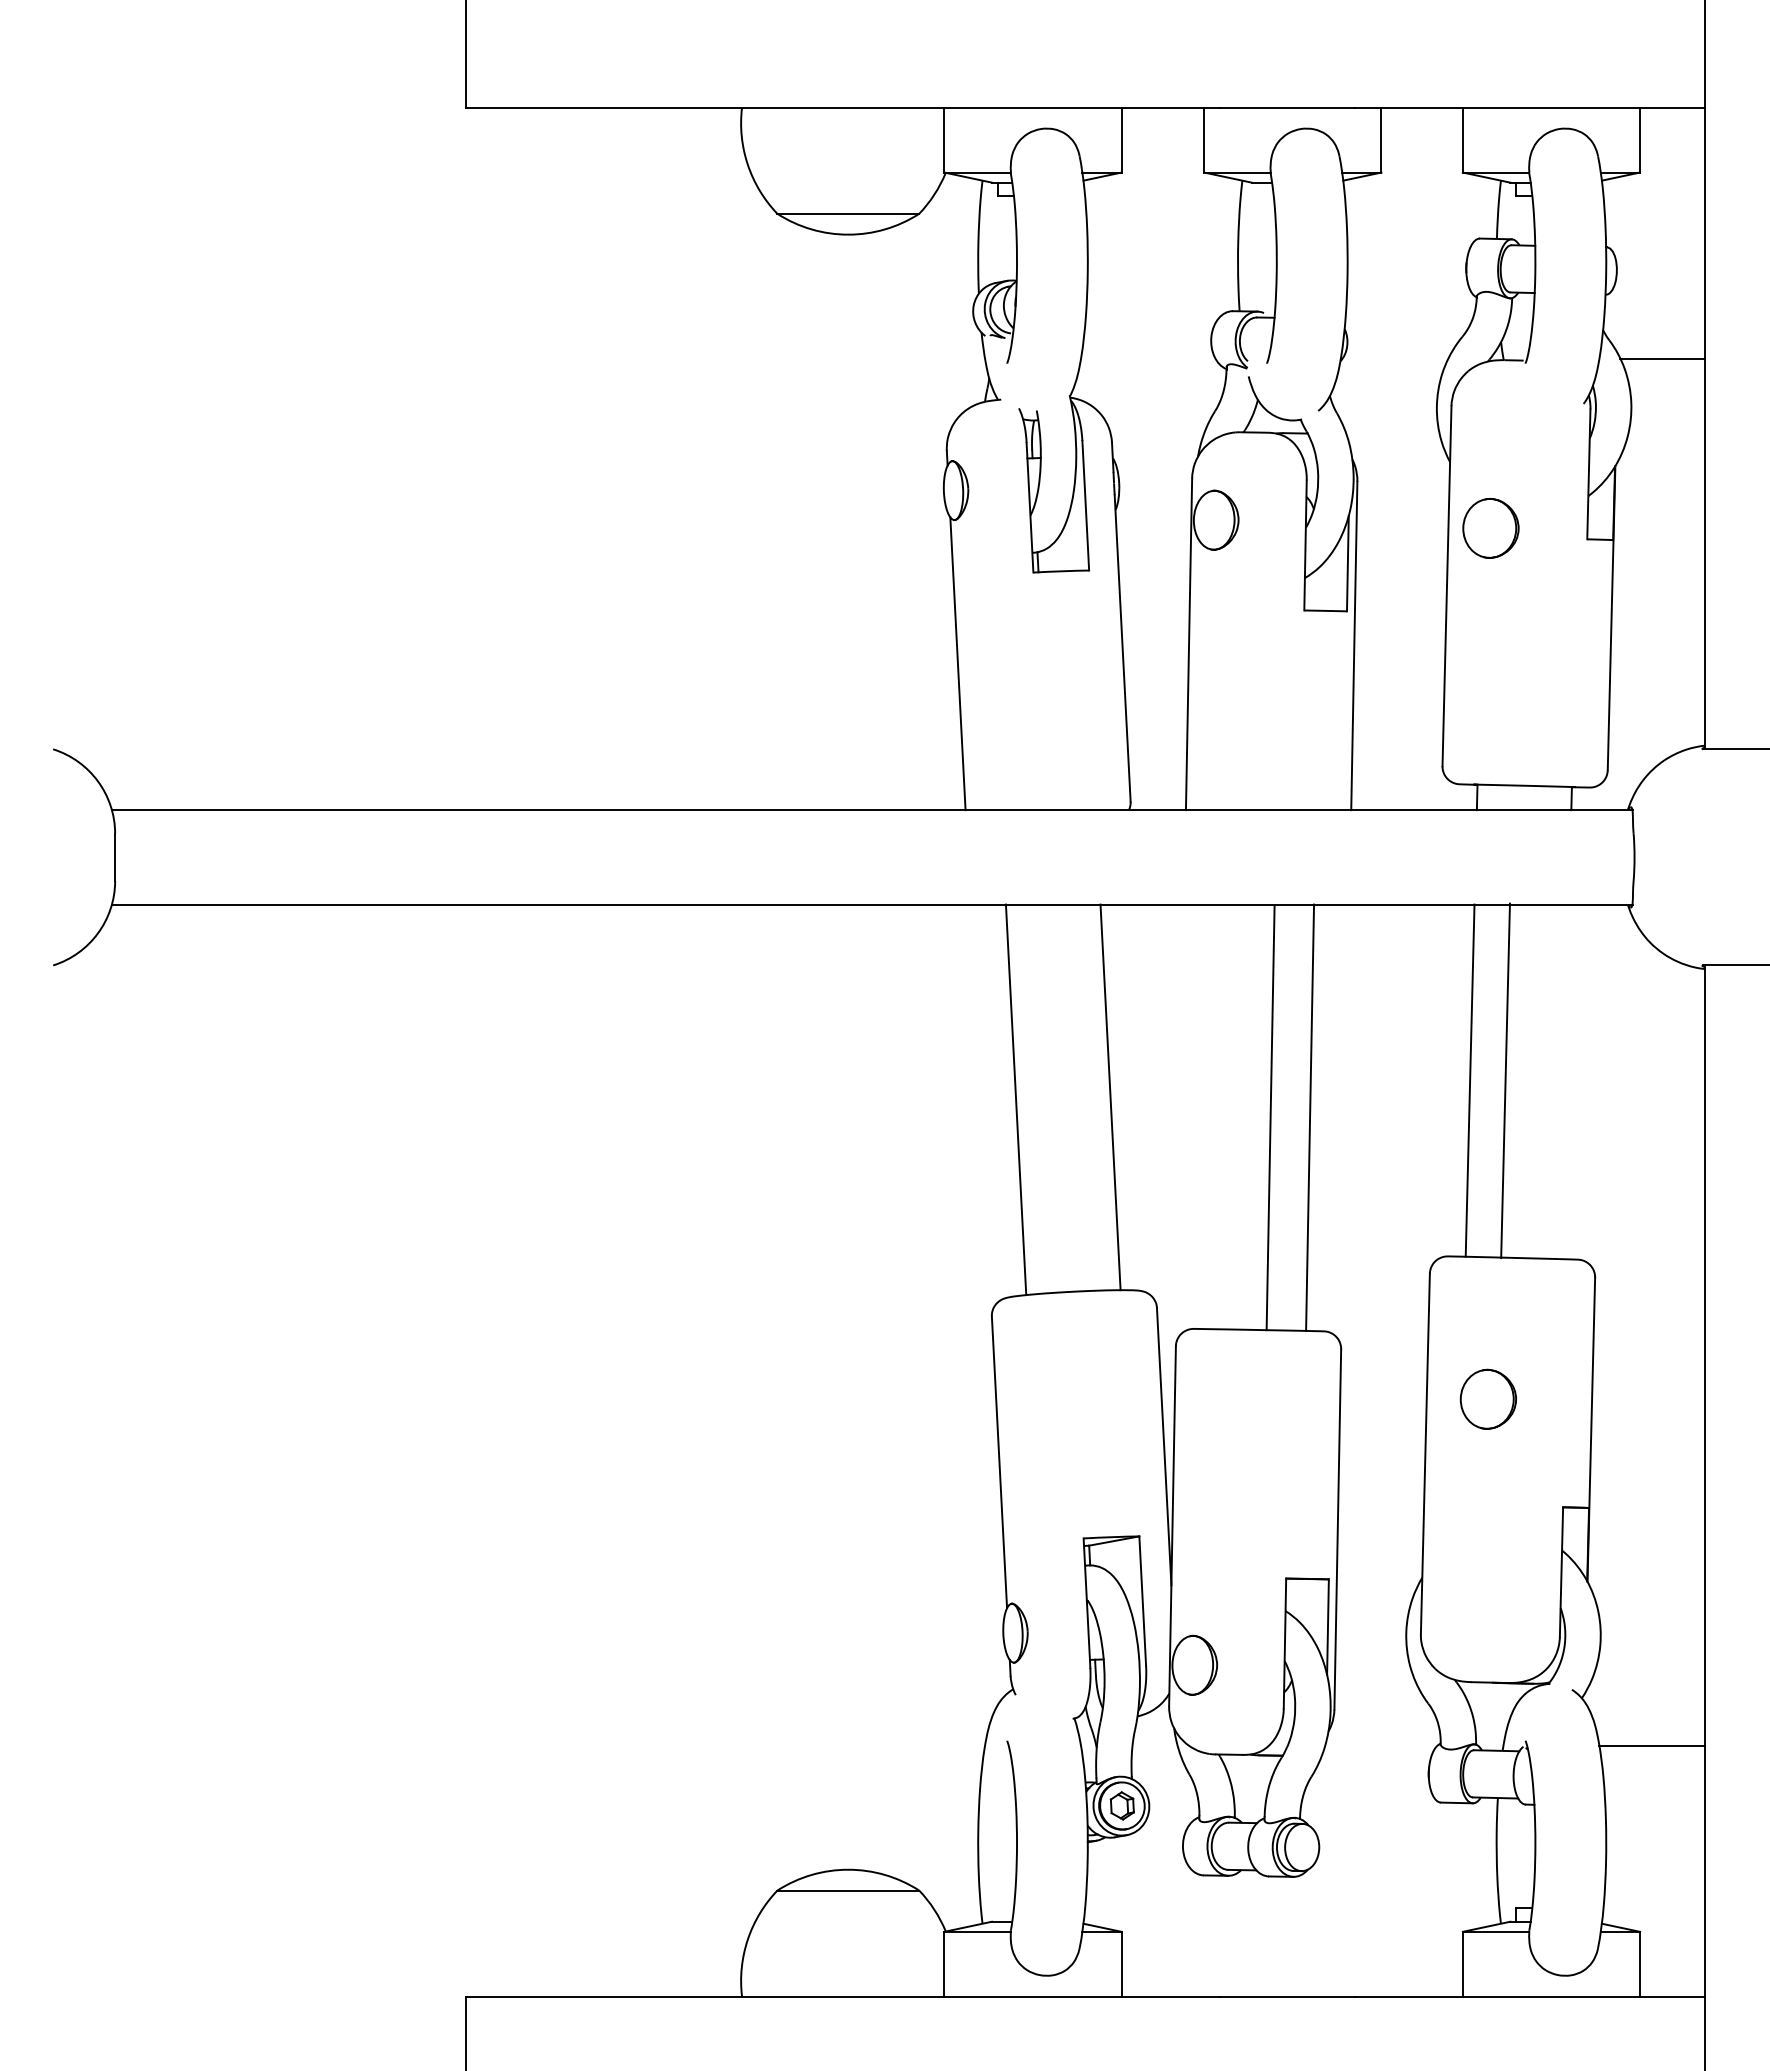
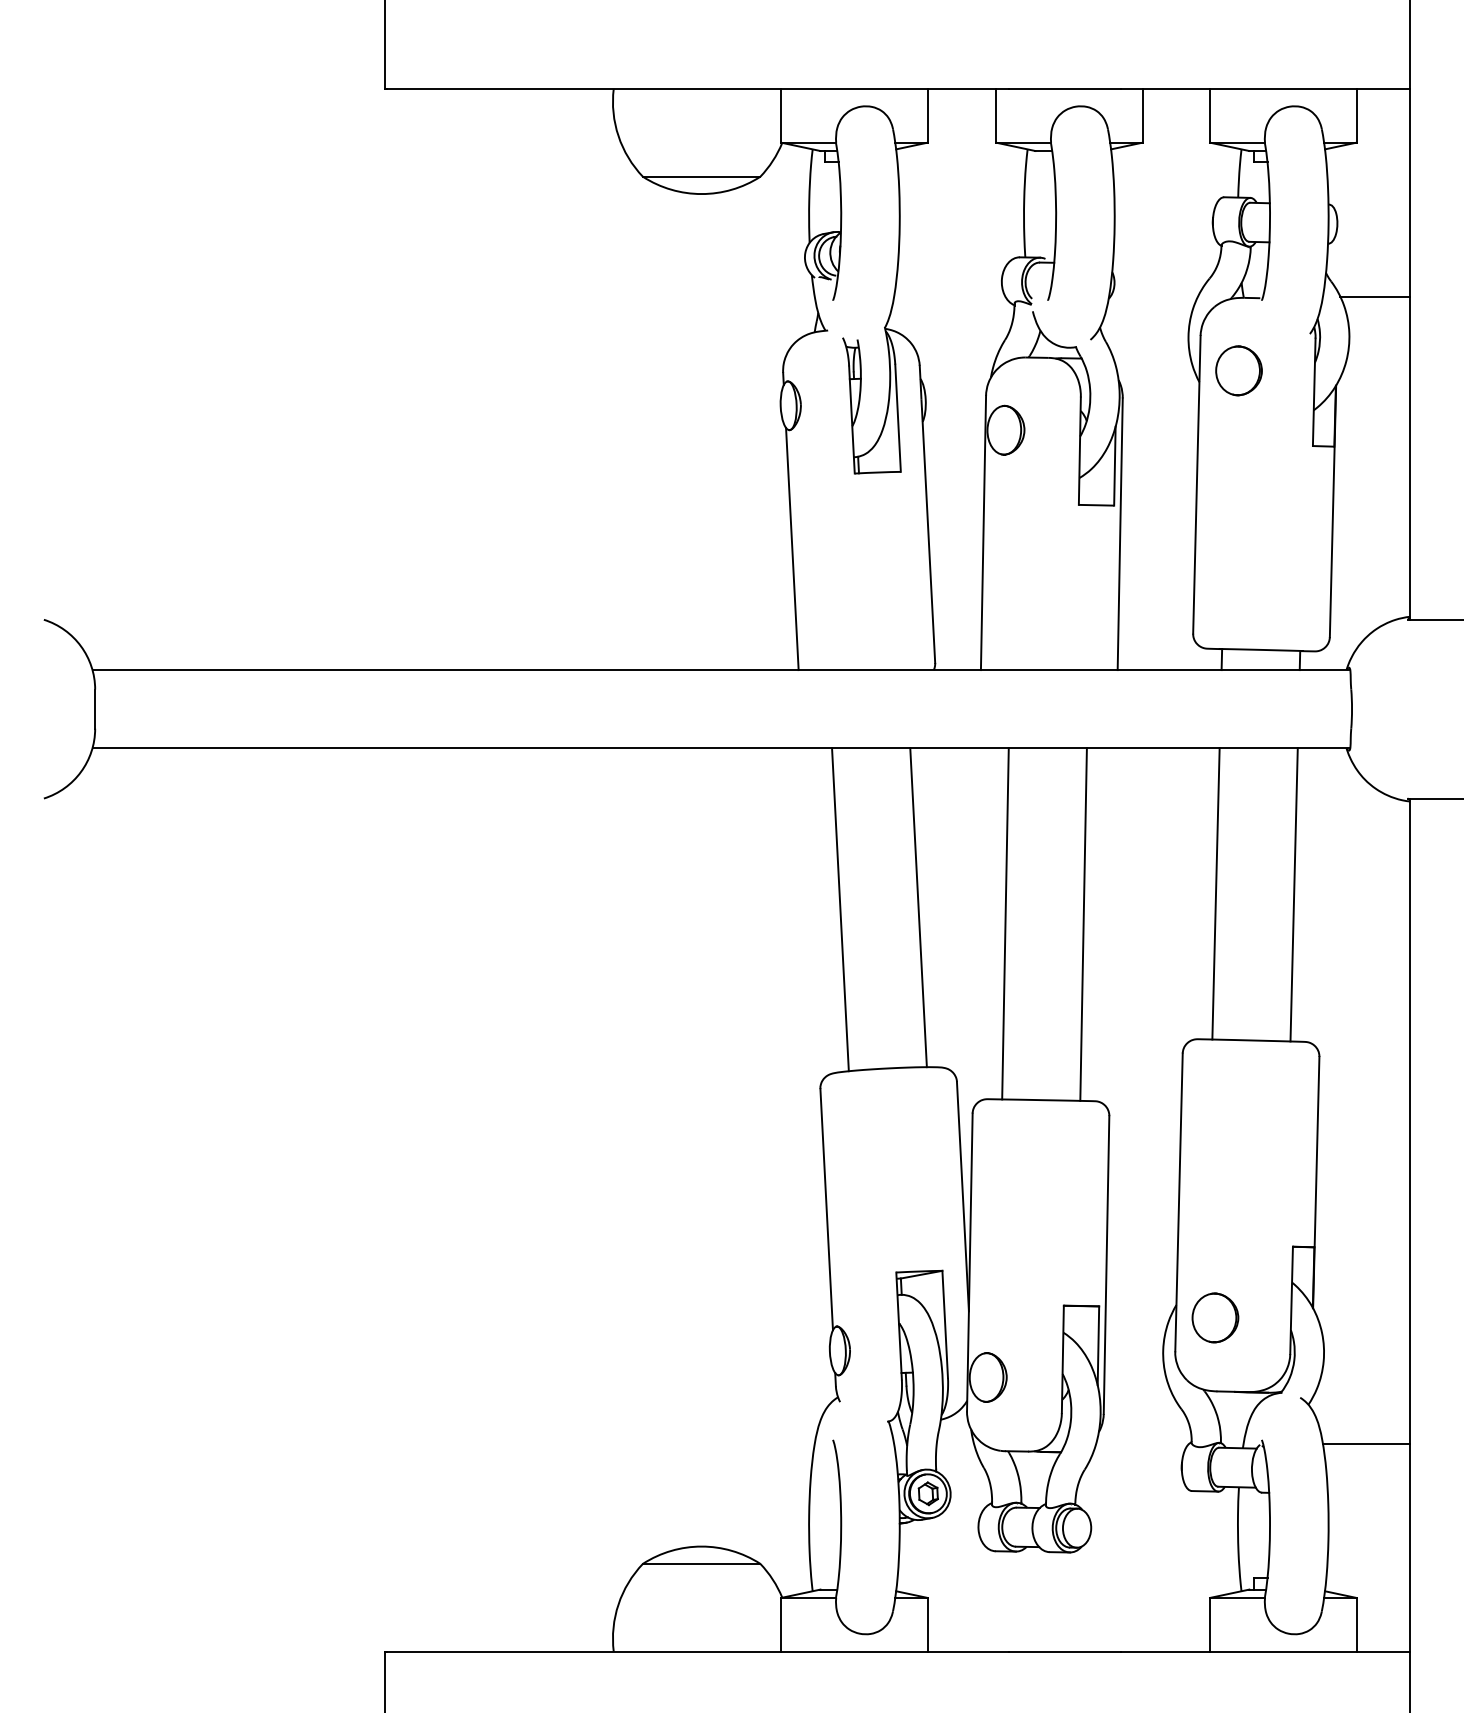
part: (1490, 528) -> (1238, 370), moved
line: (1505, 1080) -> (1294, 894), moved
line: (1270, 1117) -> (1005, 923), moved
part: (1487, 1398) -> (1214, 1317), moved

